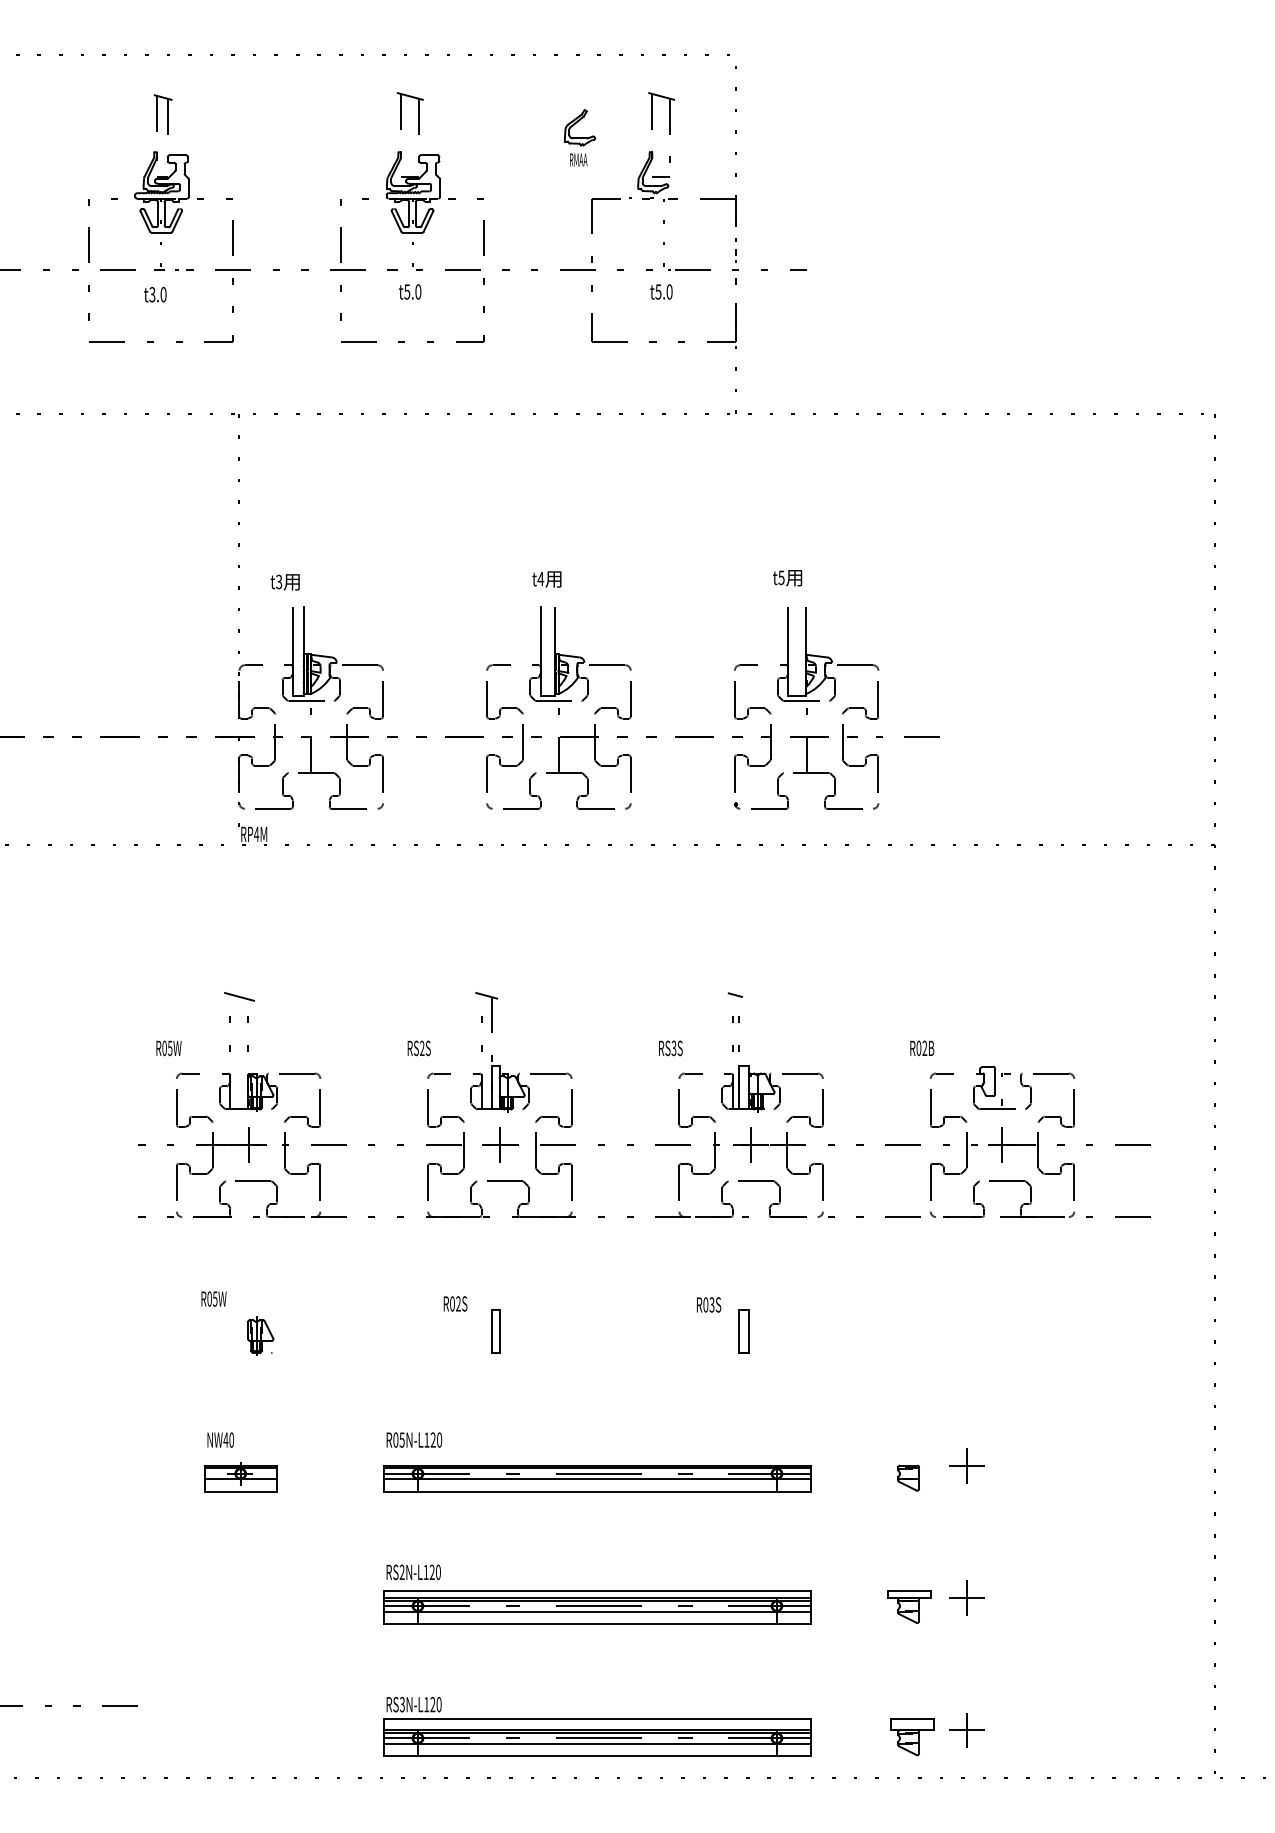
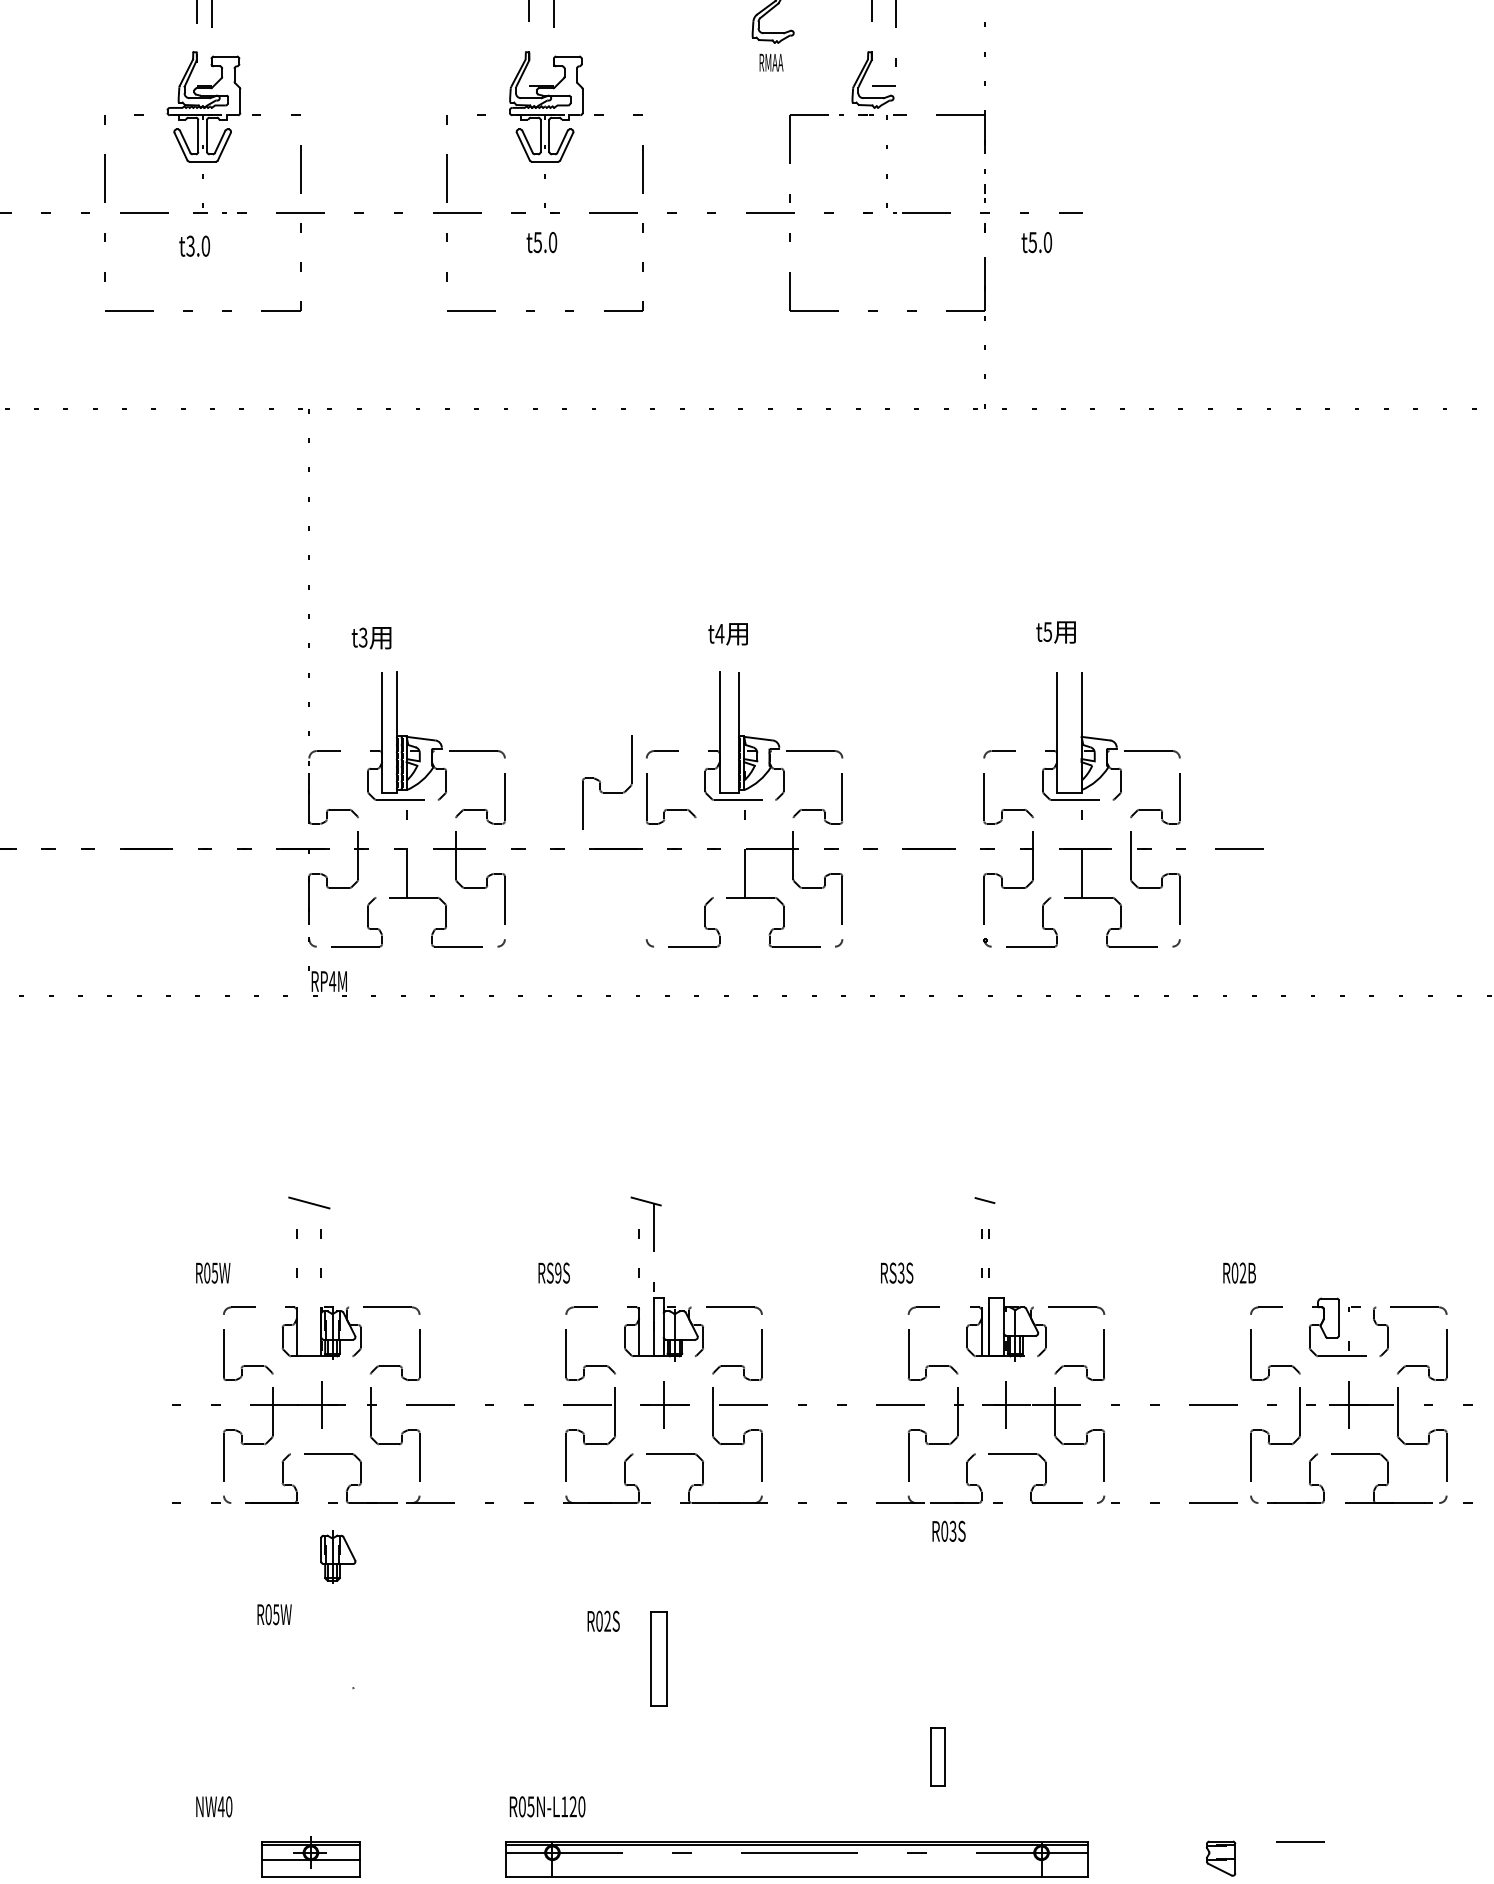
text: (661, 291) -> (1036, 241), moved
part: (504, 758) -> (606, 782), moved
text: (421, 1048) -> (557, 1273), RS2S -> RS9S
text: (709, 1304) -> (949, 1530), moved
part: (495, 1331) -> (658, 1658), size x1.6
part: (743, 1331) -> (937, 1756), moved
part: (260, 1335) -> (337, 1556), moved
text: (220, 1439) -> (213, 1806), moved
line: (967, 1465) -> (1301, 1841), removed
line: (597, 1479) -> (797, 1860), removed

